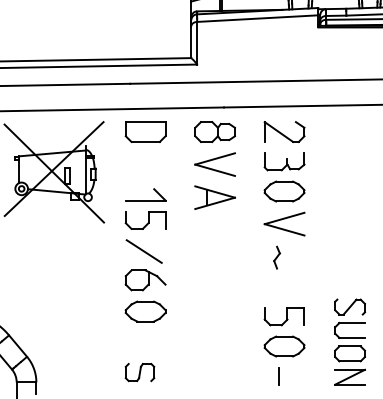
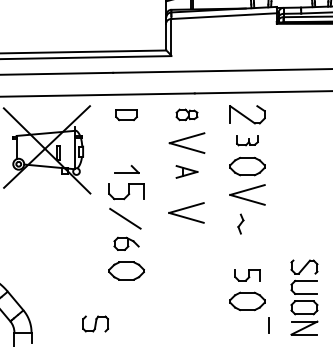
part: (145, 131) -> (126, 114), size x0.6
part: (214, 131) -> (186, 114), size x0.6
part: (284, 161) -> (247, 140), size x0.6
part: (145, 194) -> (126, 169), size x0.7
part: (214, 197) -> (186, 171), size x0.6
part: (214, 244) -> (186, 212), added
part: (145, 279) -> (126, 243), size x0.7
part: (284, 316) -> (247, 275), size x0.7
part: (139, 371) -> (95, 323), moved
line: (278, 376) -> (268, 325), moved

